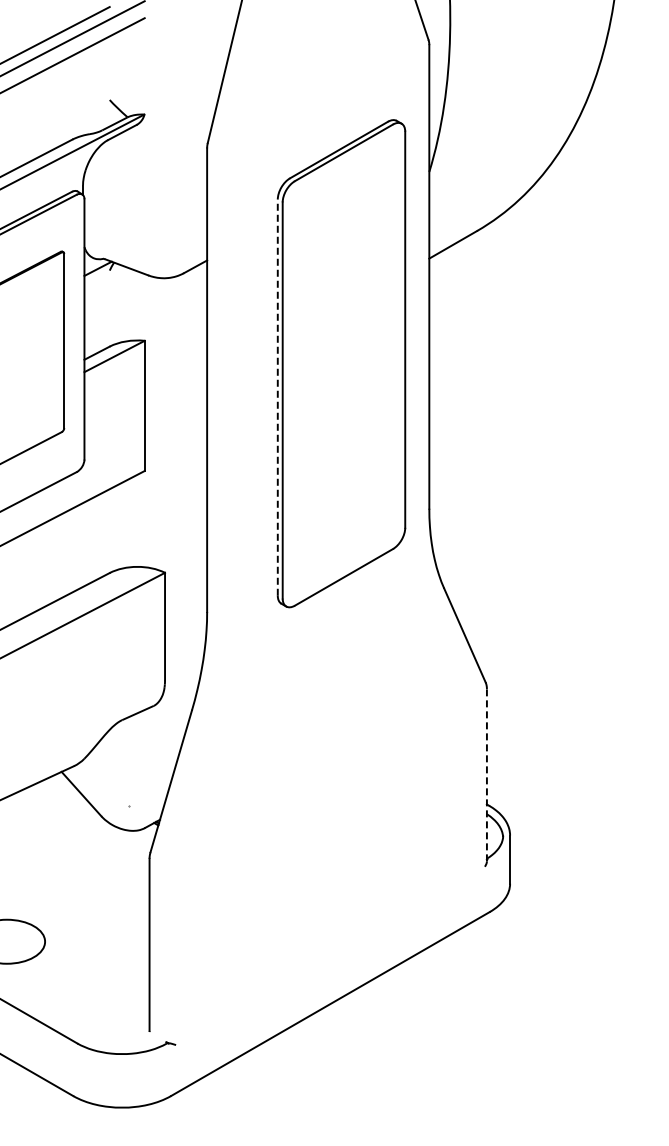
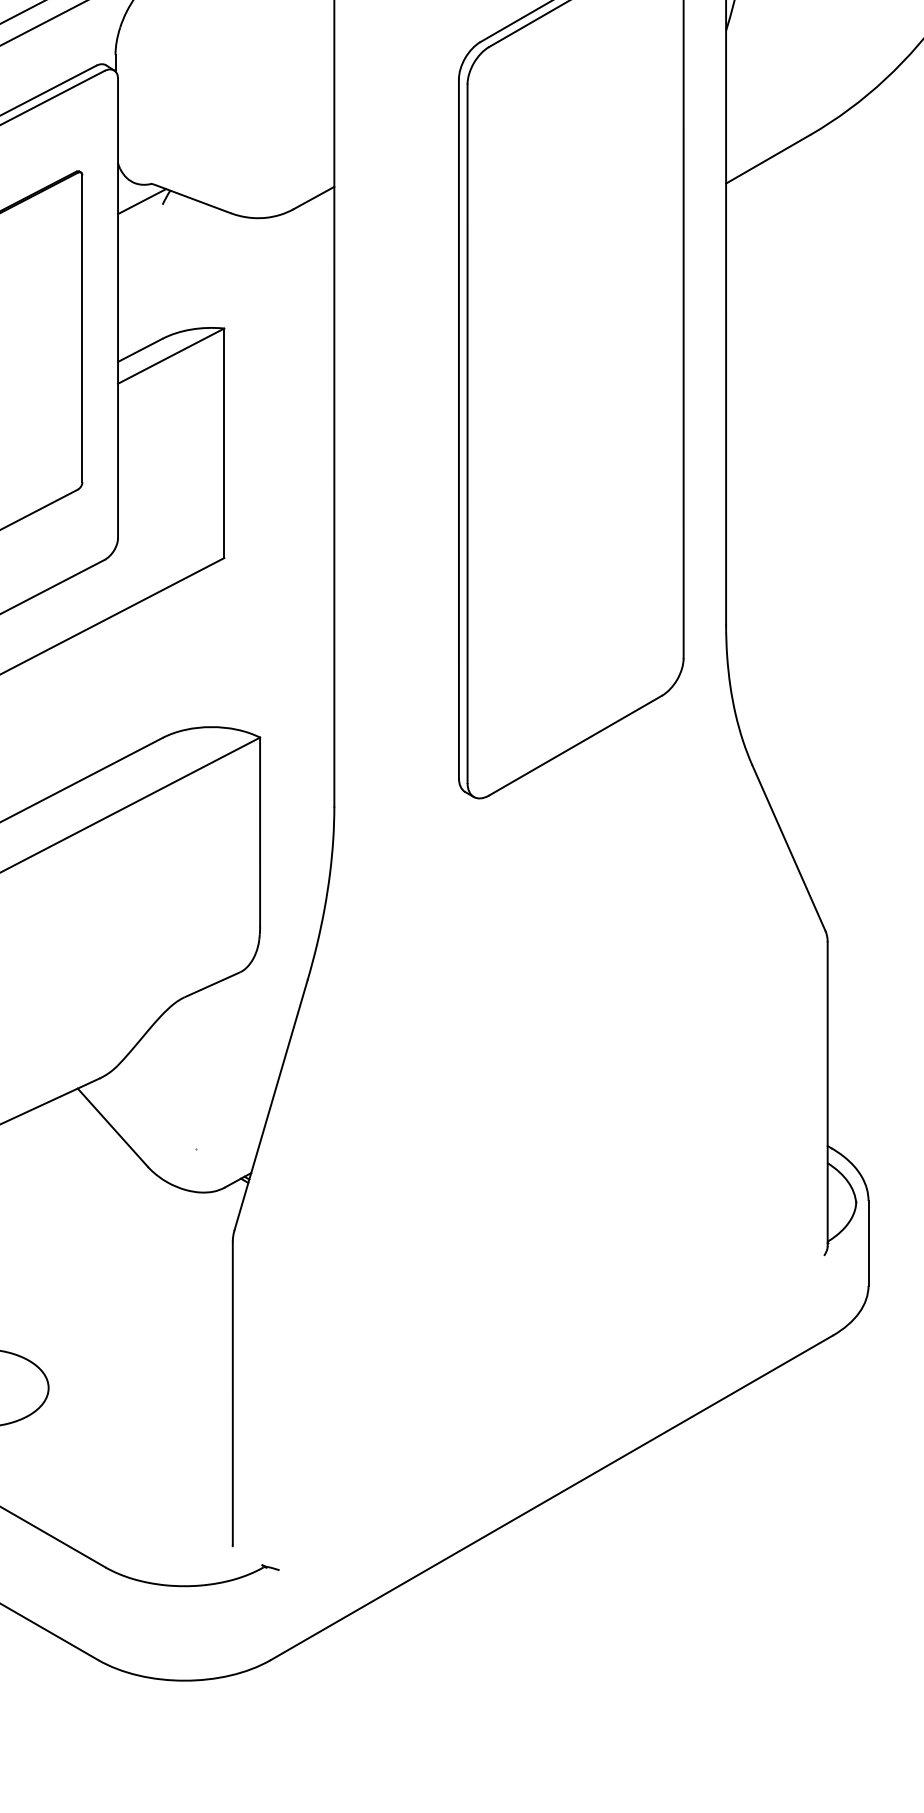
line: (277, 397) -> (458, 428), dashed -> solid
line: (486, 774) -> (826, 1093), dashed -> solid

